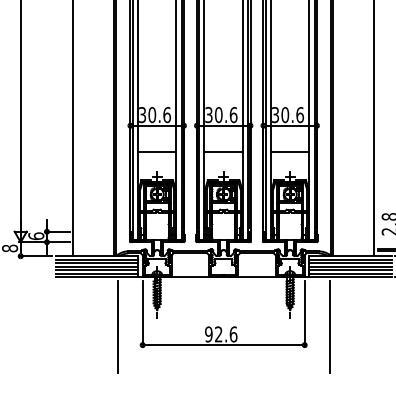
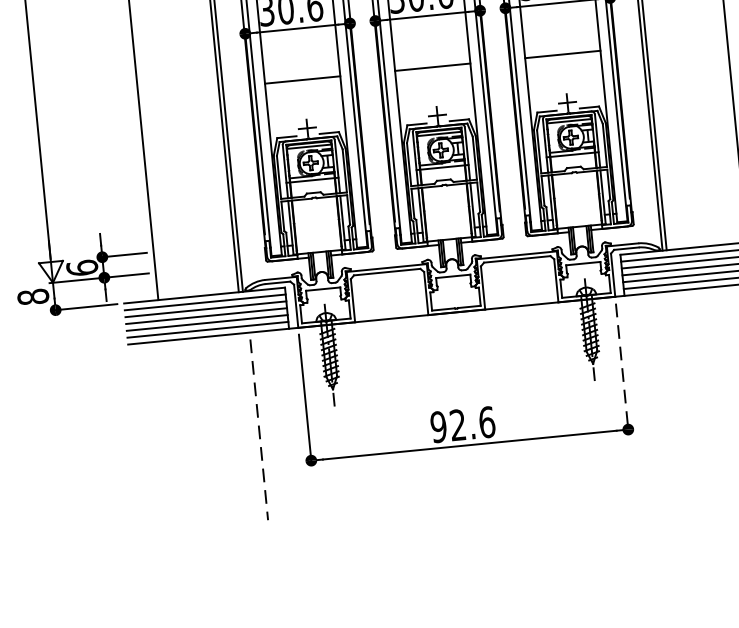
line: (304, 314) -> (621, 369), solid -> dashed
line: (329, 326) -> (673, 388), removed
line: (117, 327) -> (258, 430), solid -> dashed

